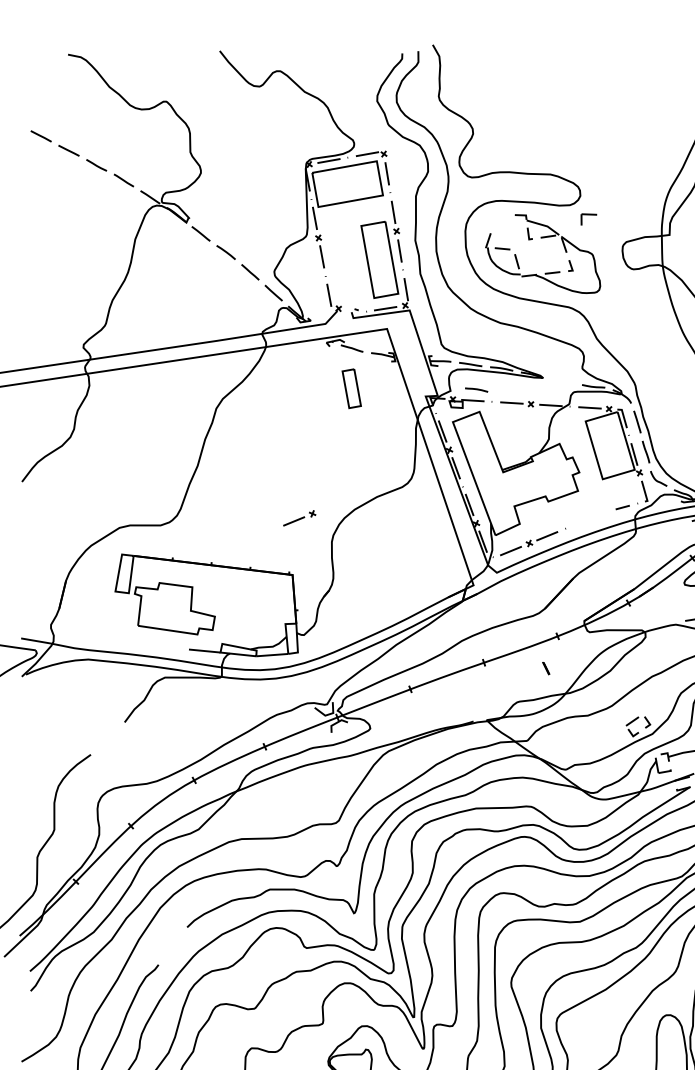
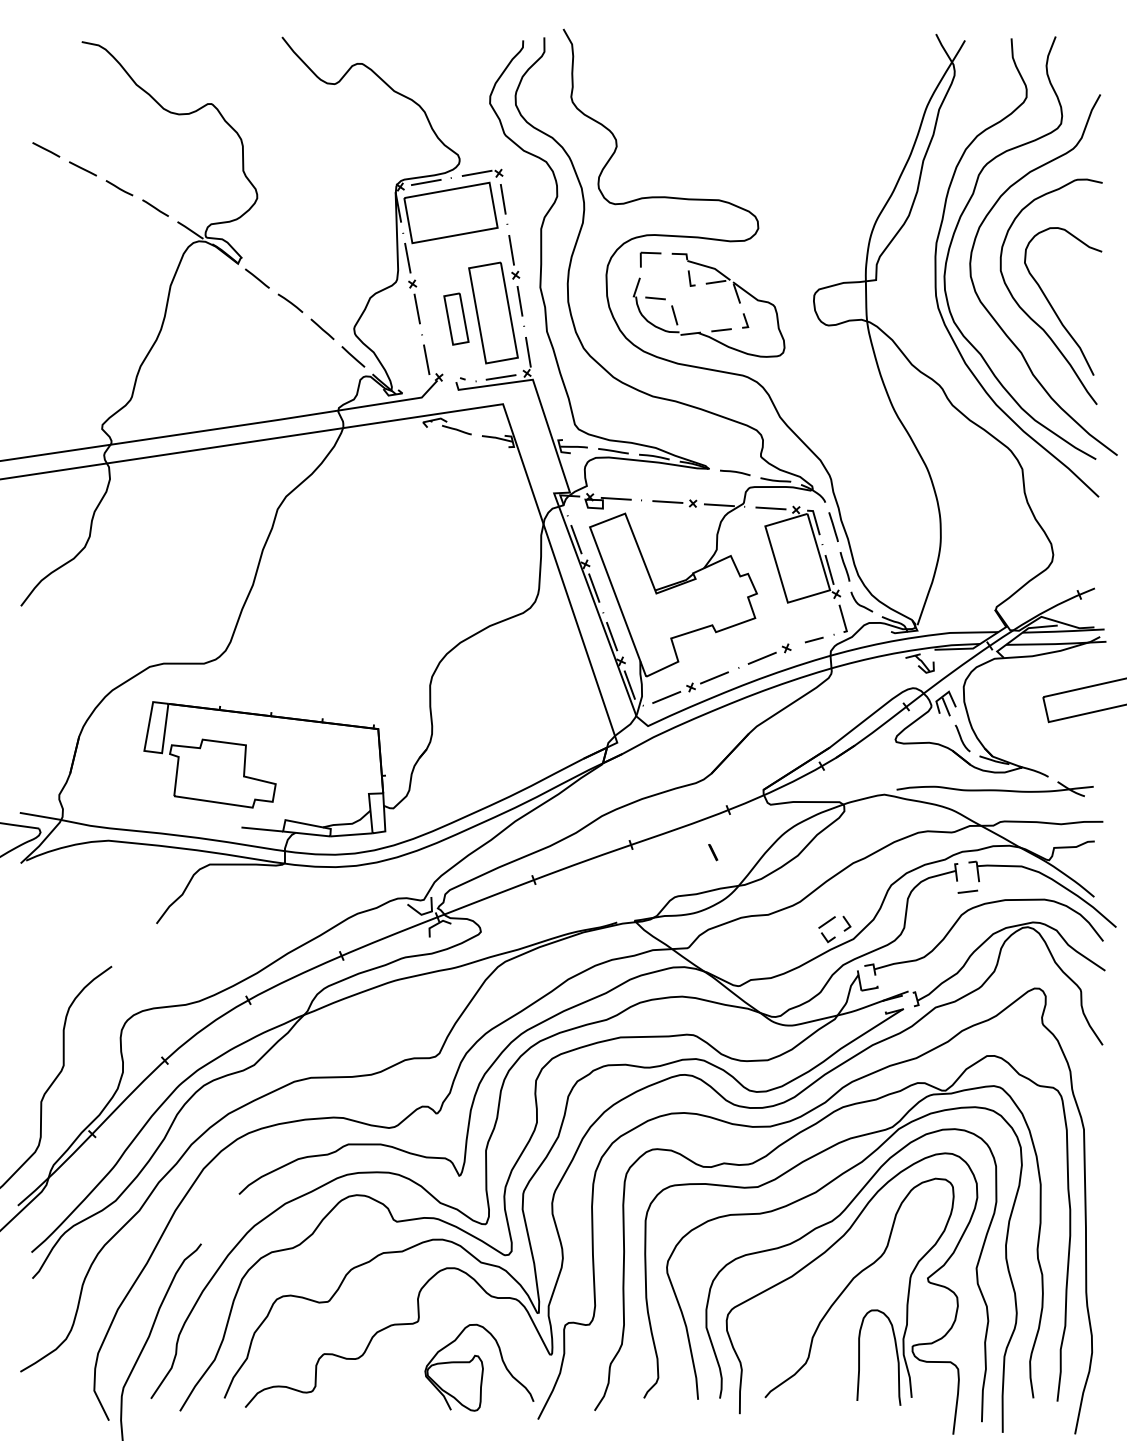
part: (588, 219) -> (650, 259), moved
part: (351, 388) -> (456, 318), moved
curve: (476, 389) -> (735, 472), moved
part: (299, 517) -> (769, 653), moved

